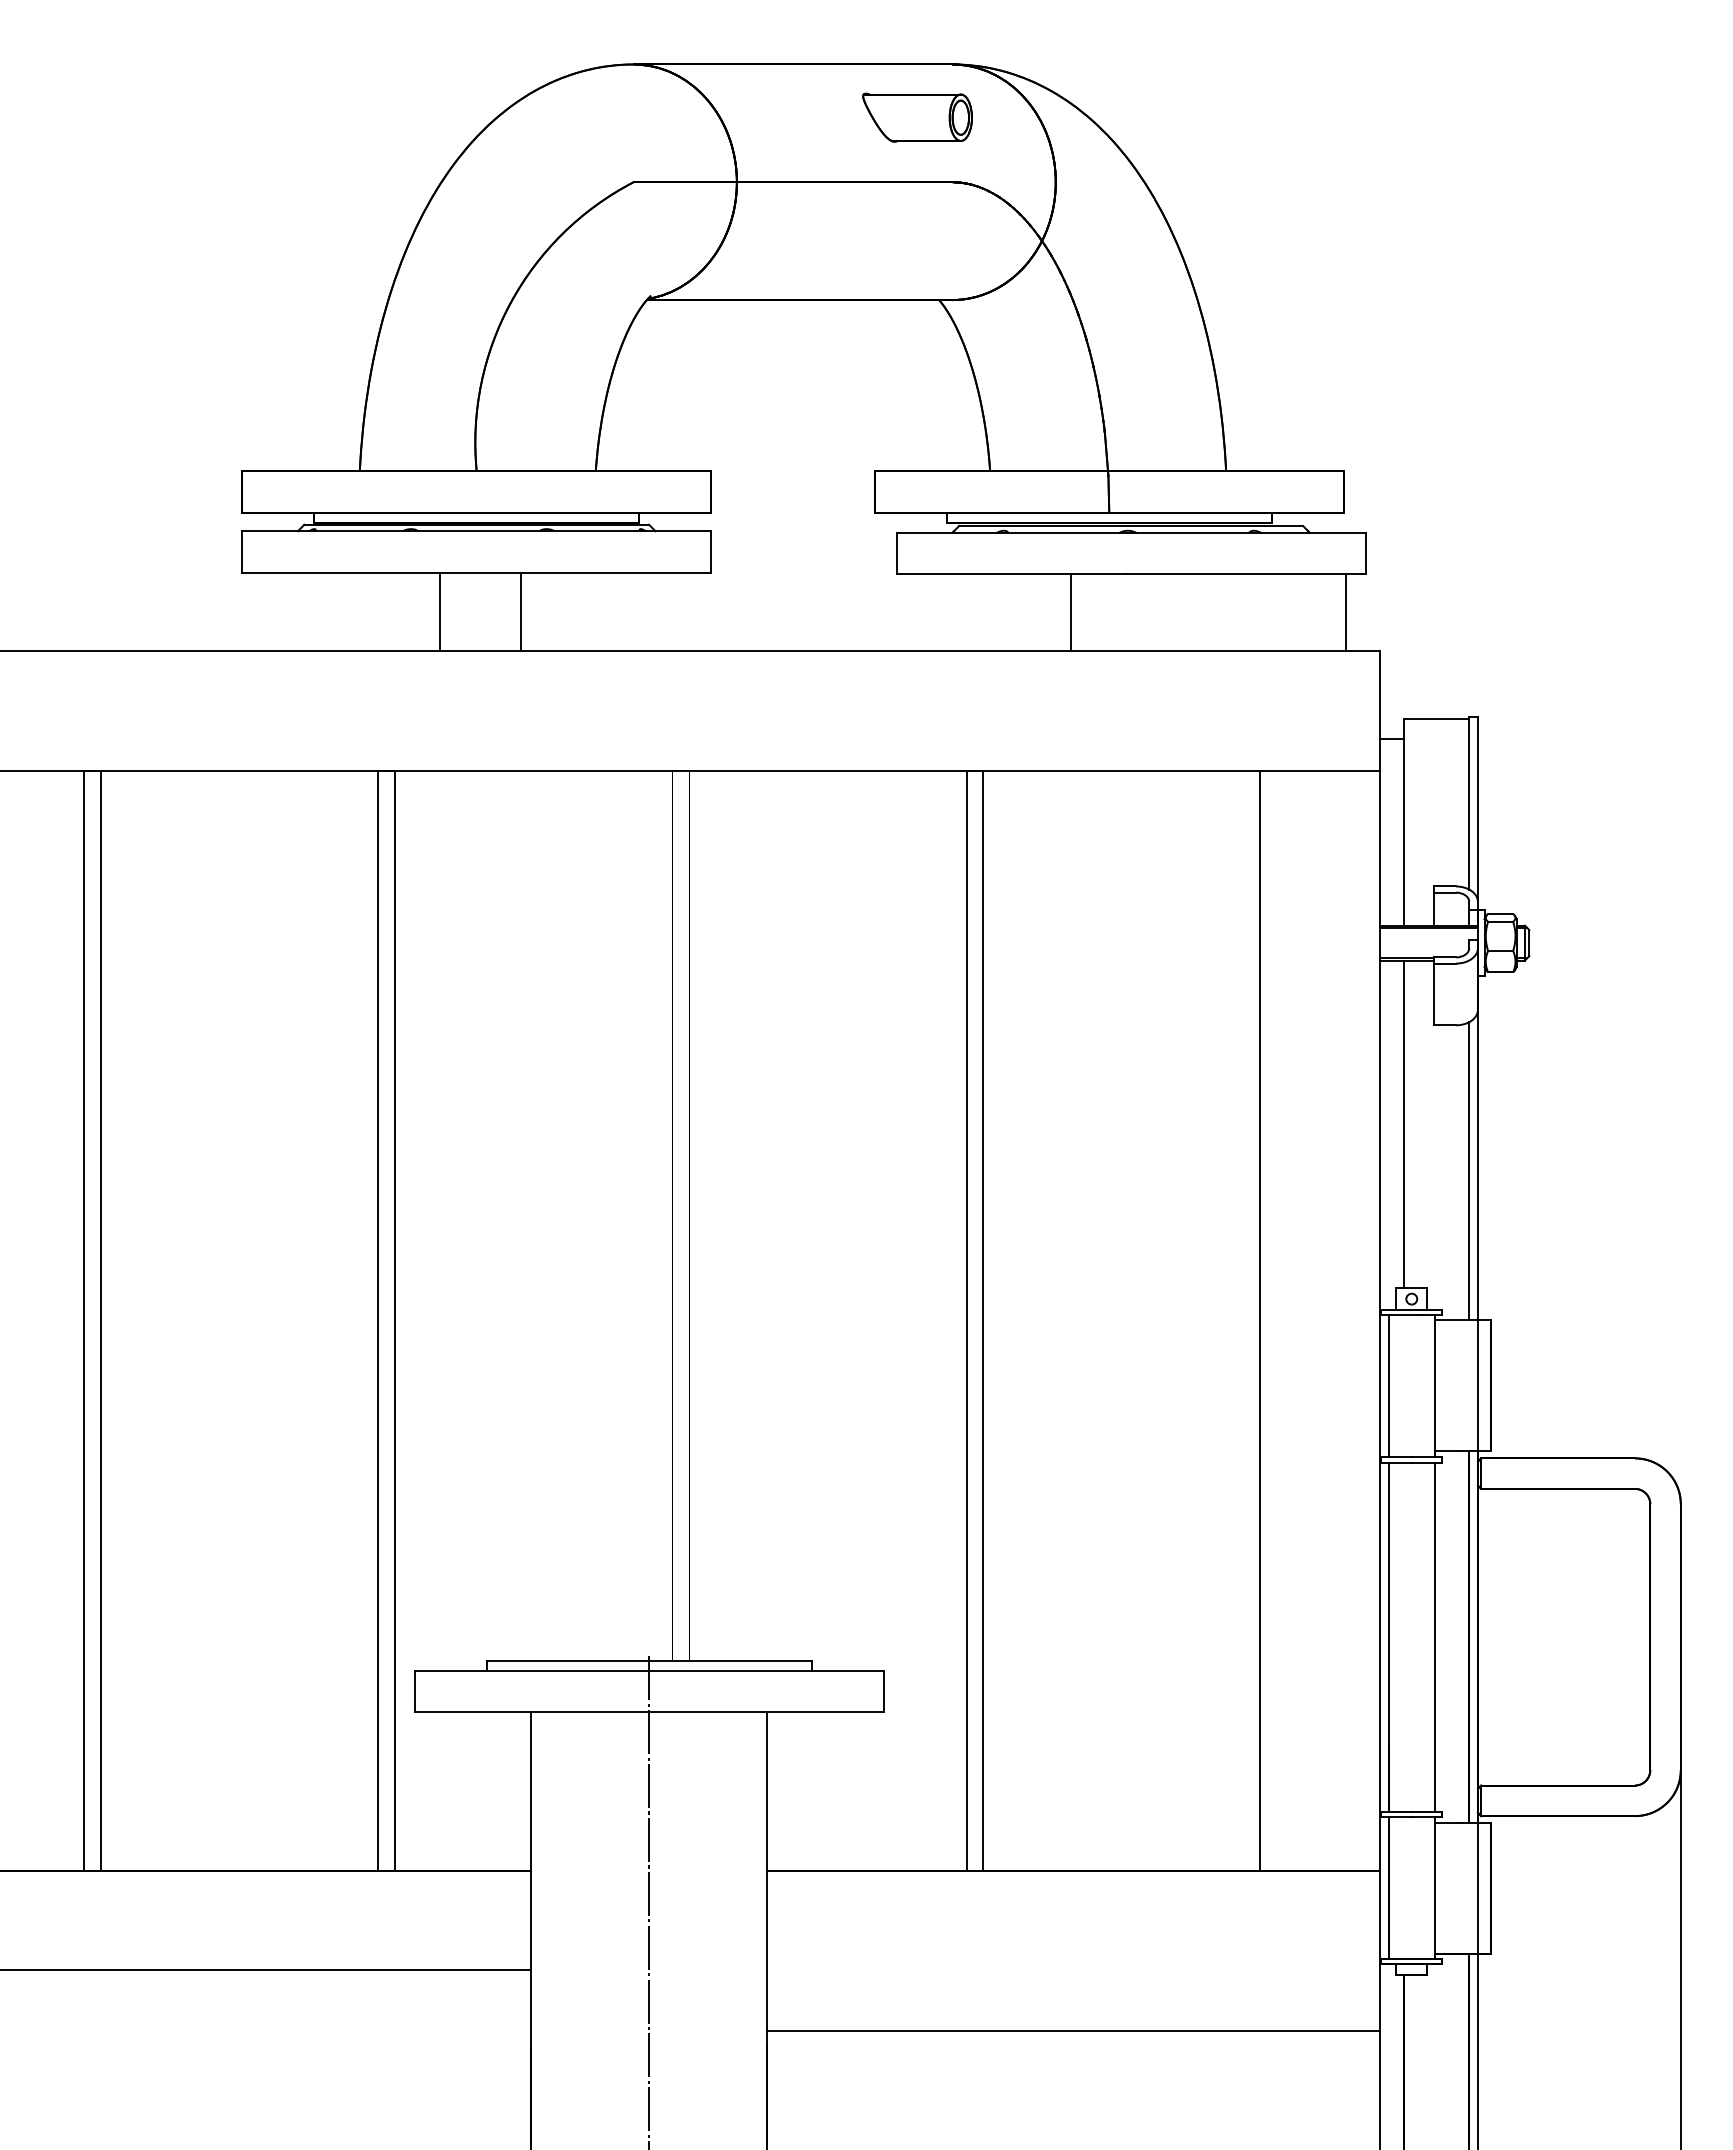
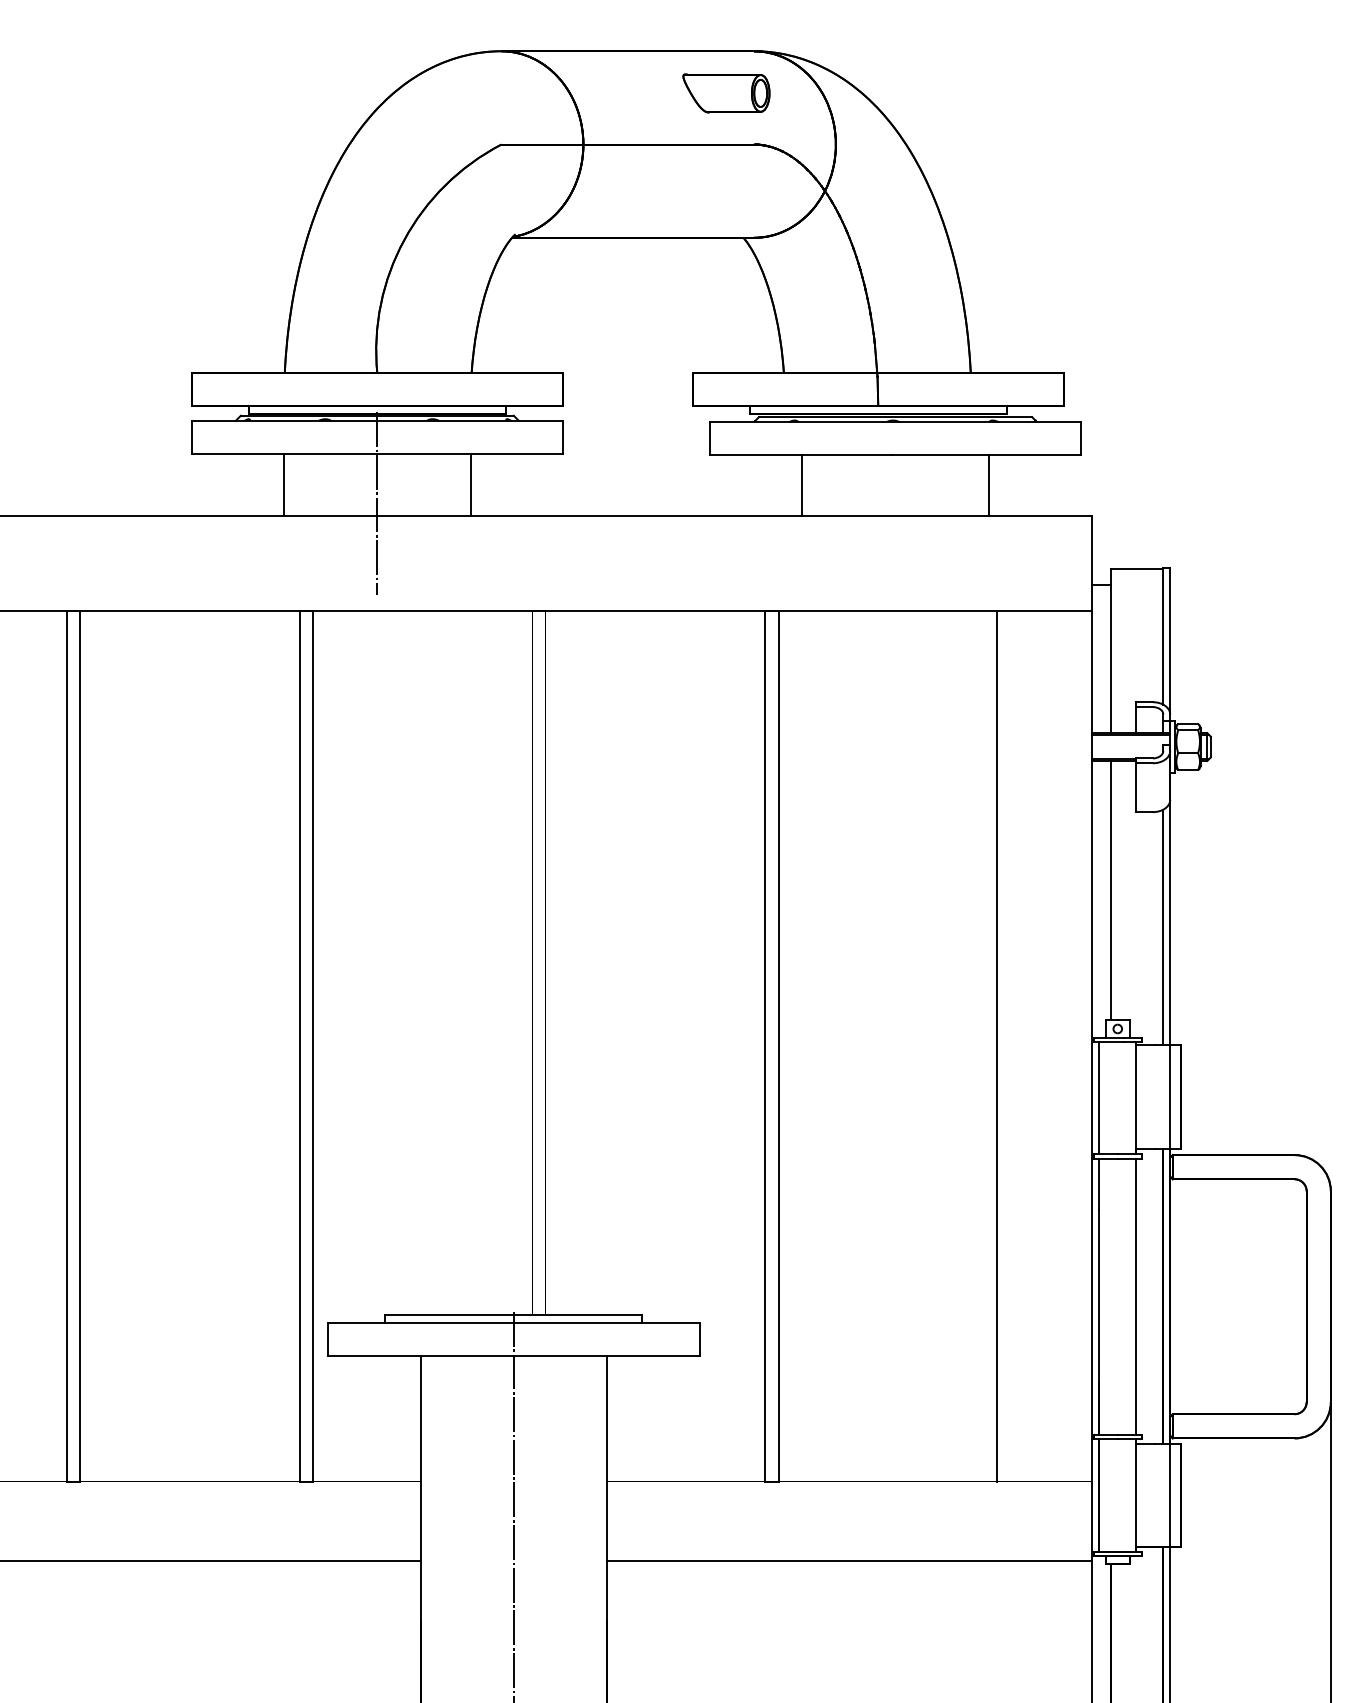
line: (439, 611) -> (283, 484), moved
line: (520, 611) -> (470, 484), moved
line: (1071, 612) -> (802, 485), moved
line: (1345, 612) -> (988, 485), moved
line: (476, 635) -> (377, 503), added
line: (1072, 2031) -> (849, 1560), moved

